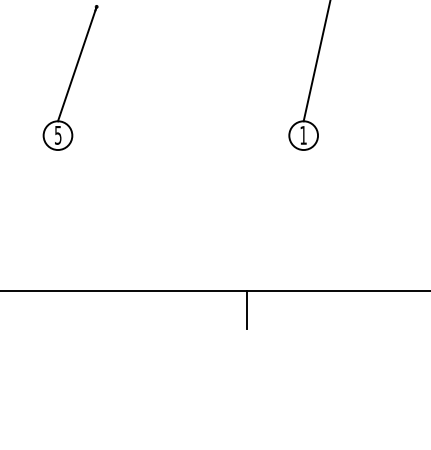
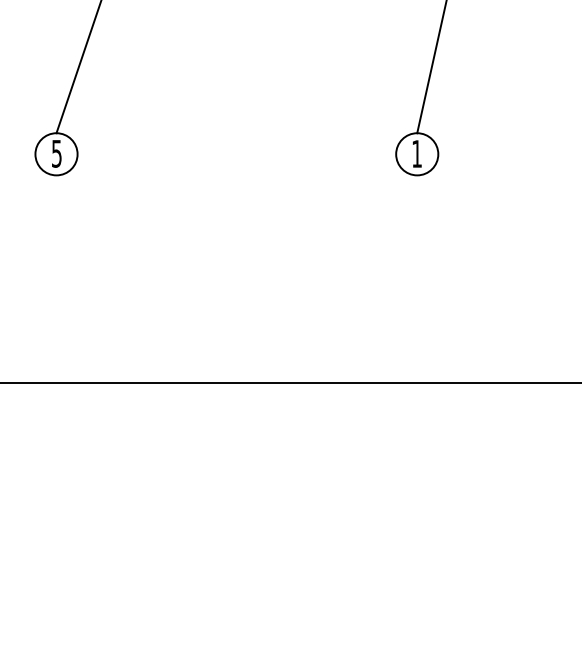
line: (246, 309) -> (333, 409), removed

